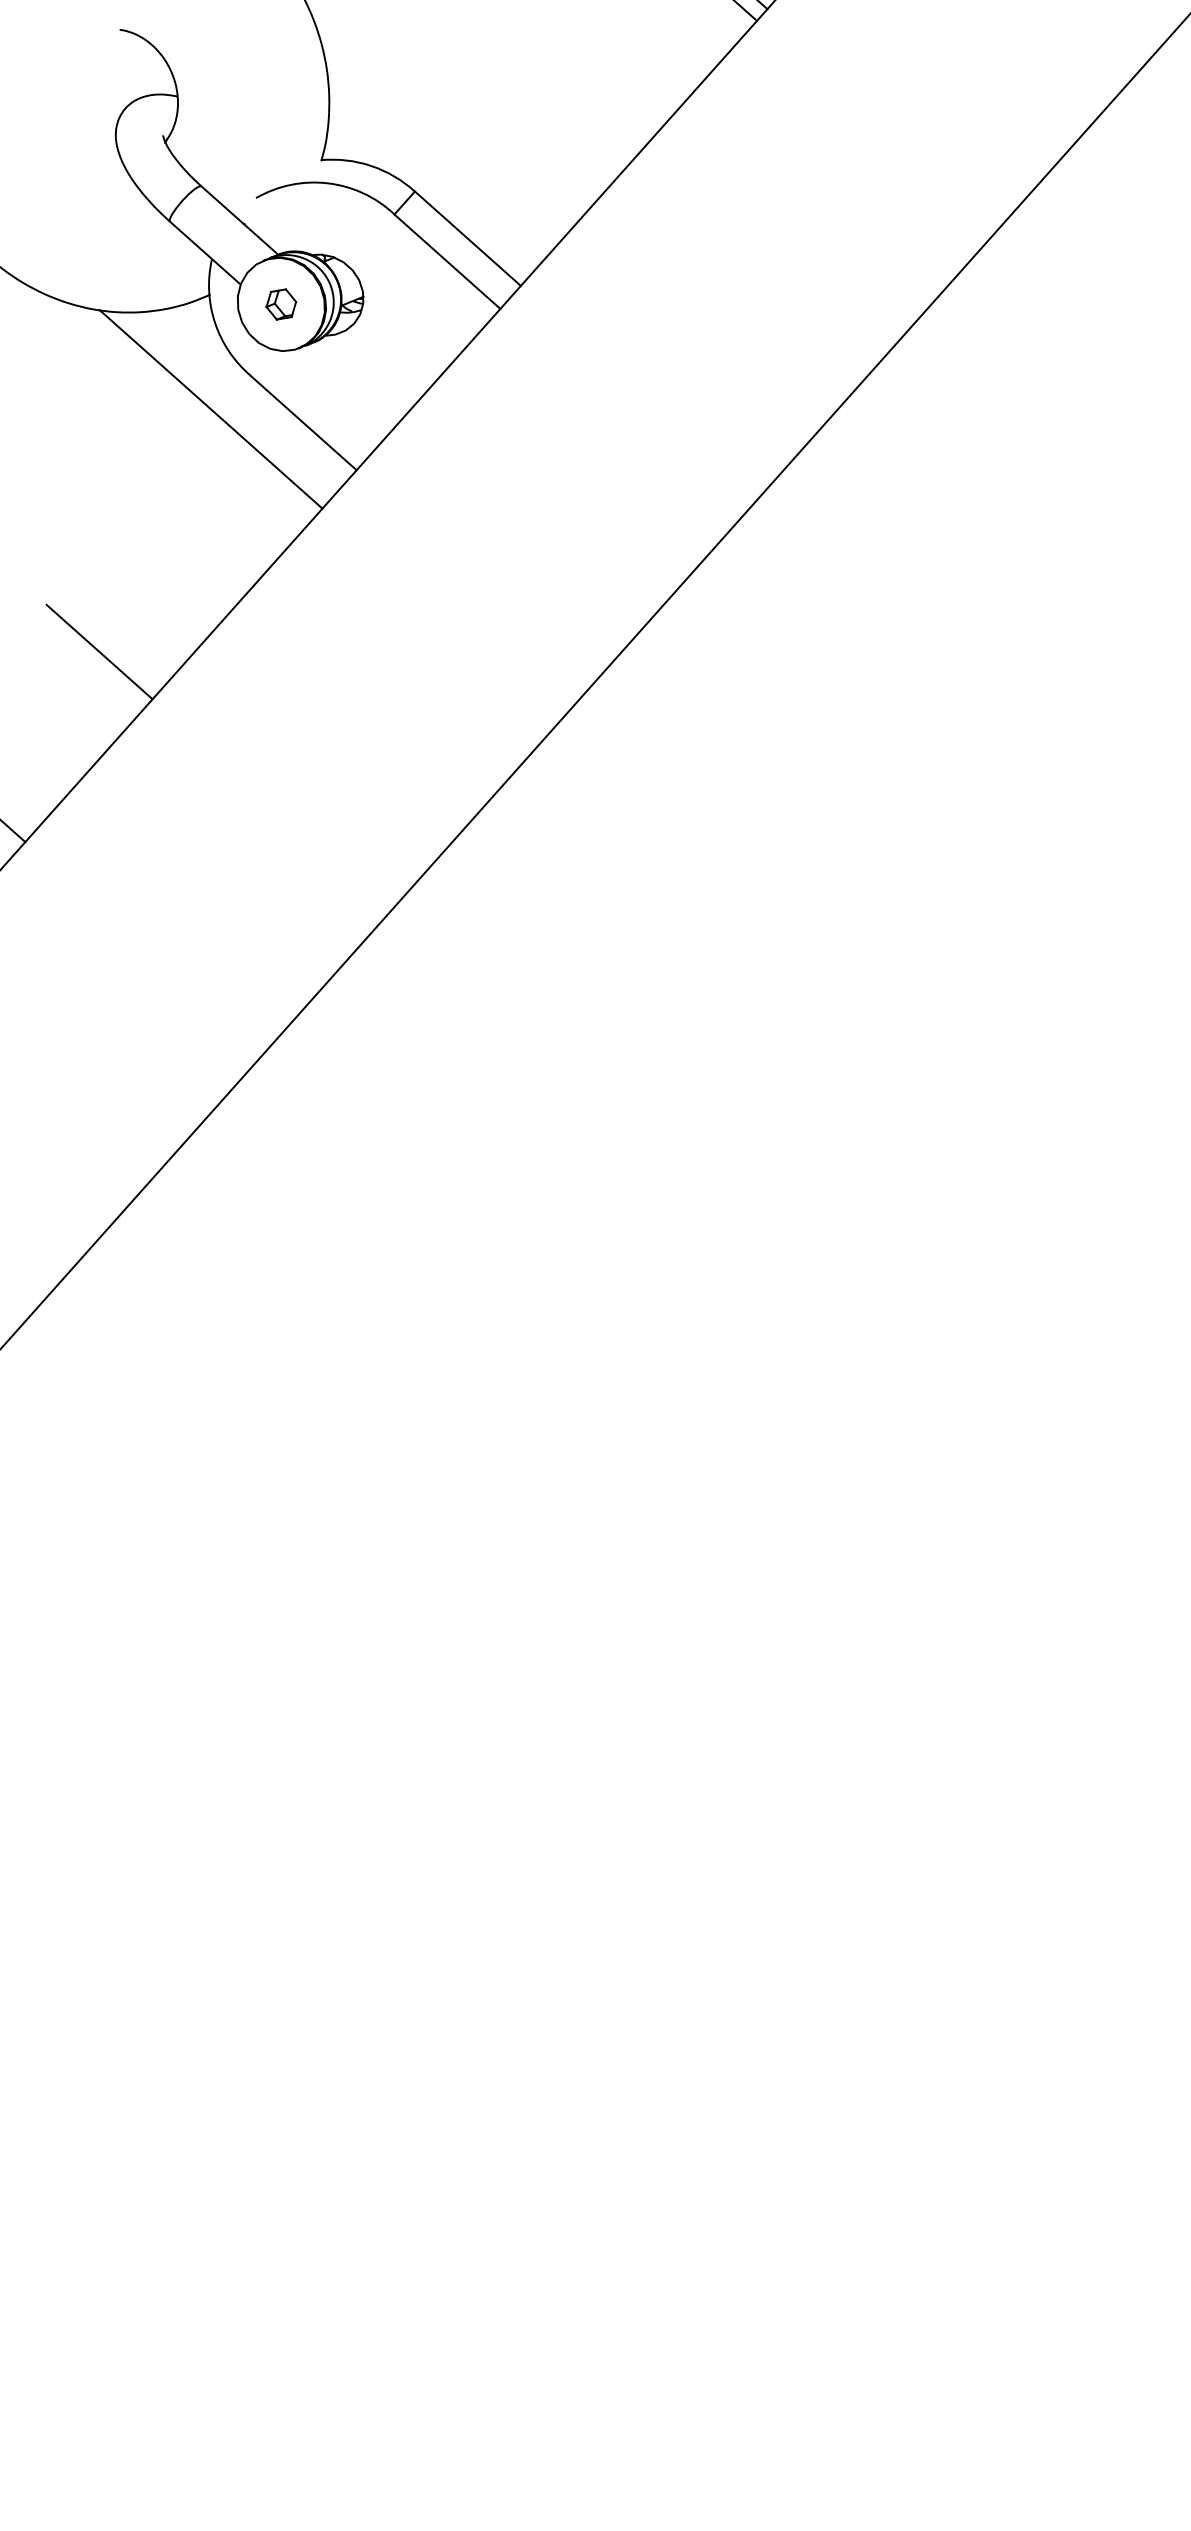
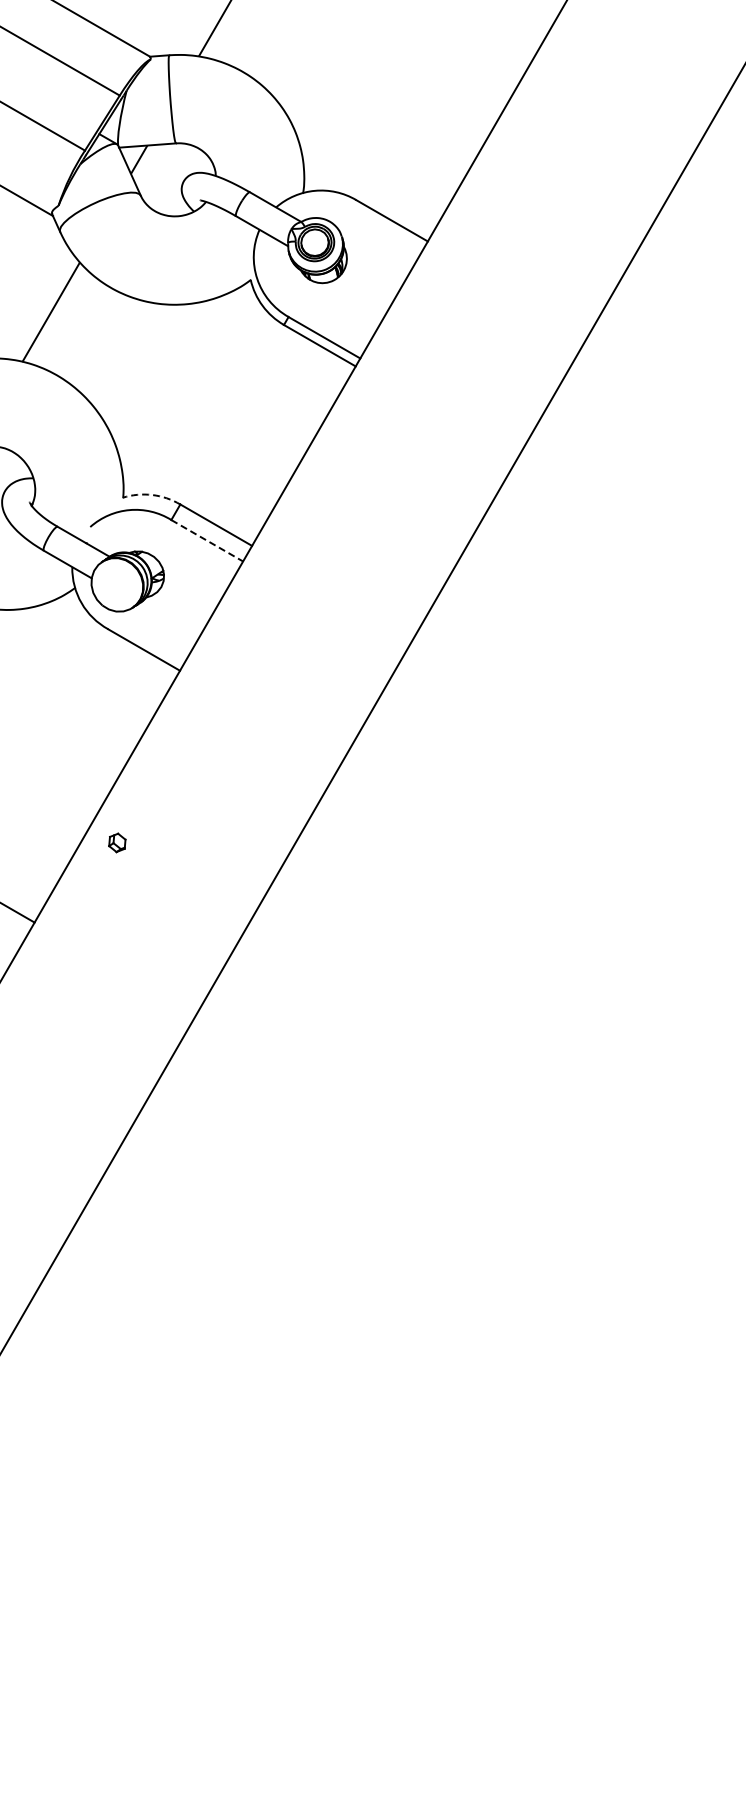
arc: (371, 166) -> (152, 495), solid -> dashed
line: (447, 263) -> (207, 541), solid -> dashed
part: (281, 303) -> (117, 842), moved
line: (211, 408) -> (89, 652), removed
line: (99, 650) -> (54, 804), removed

